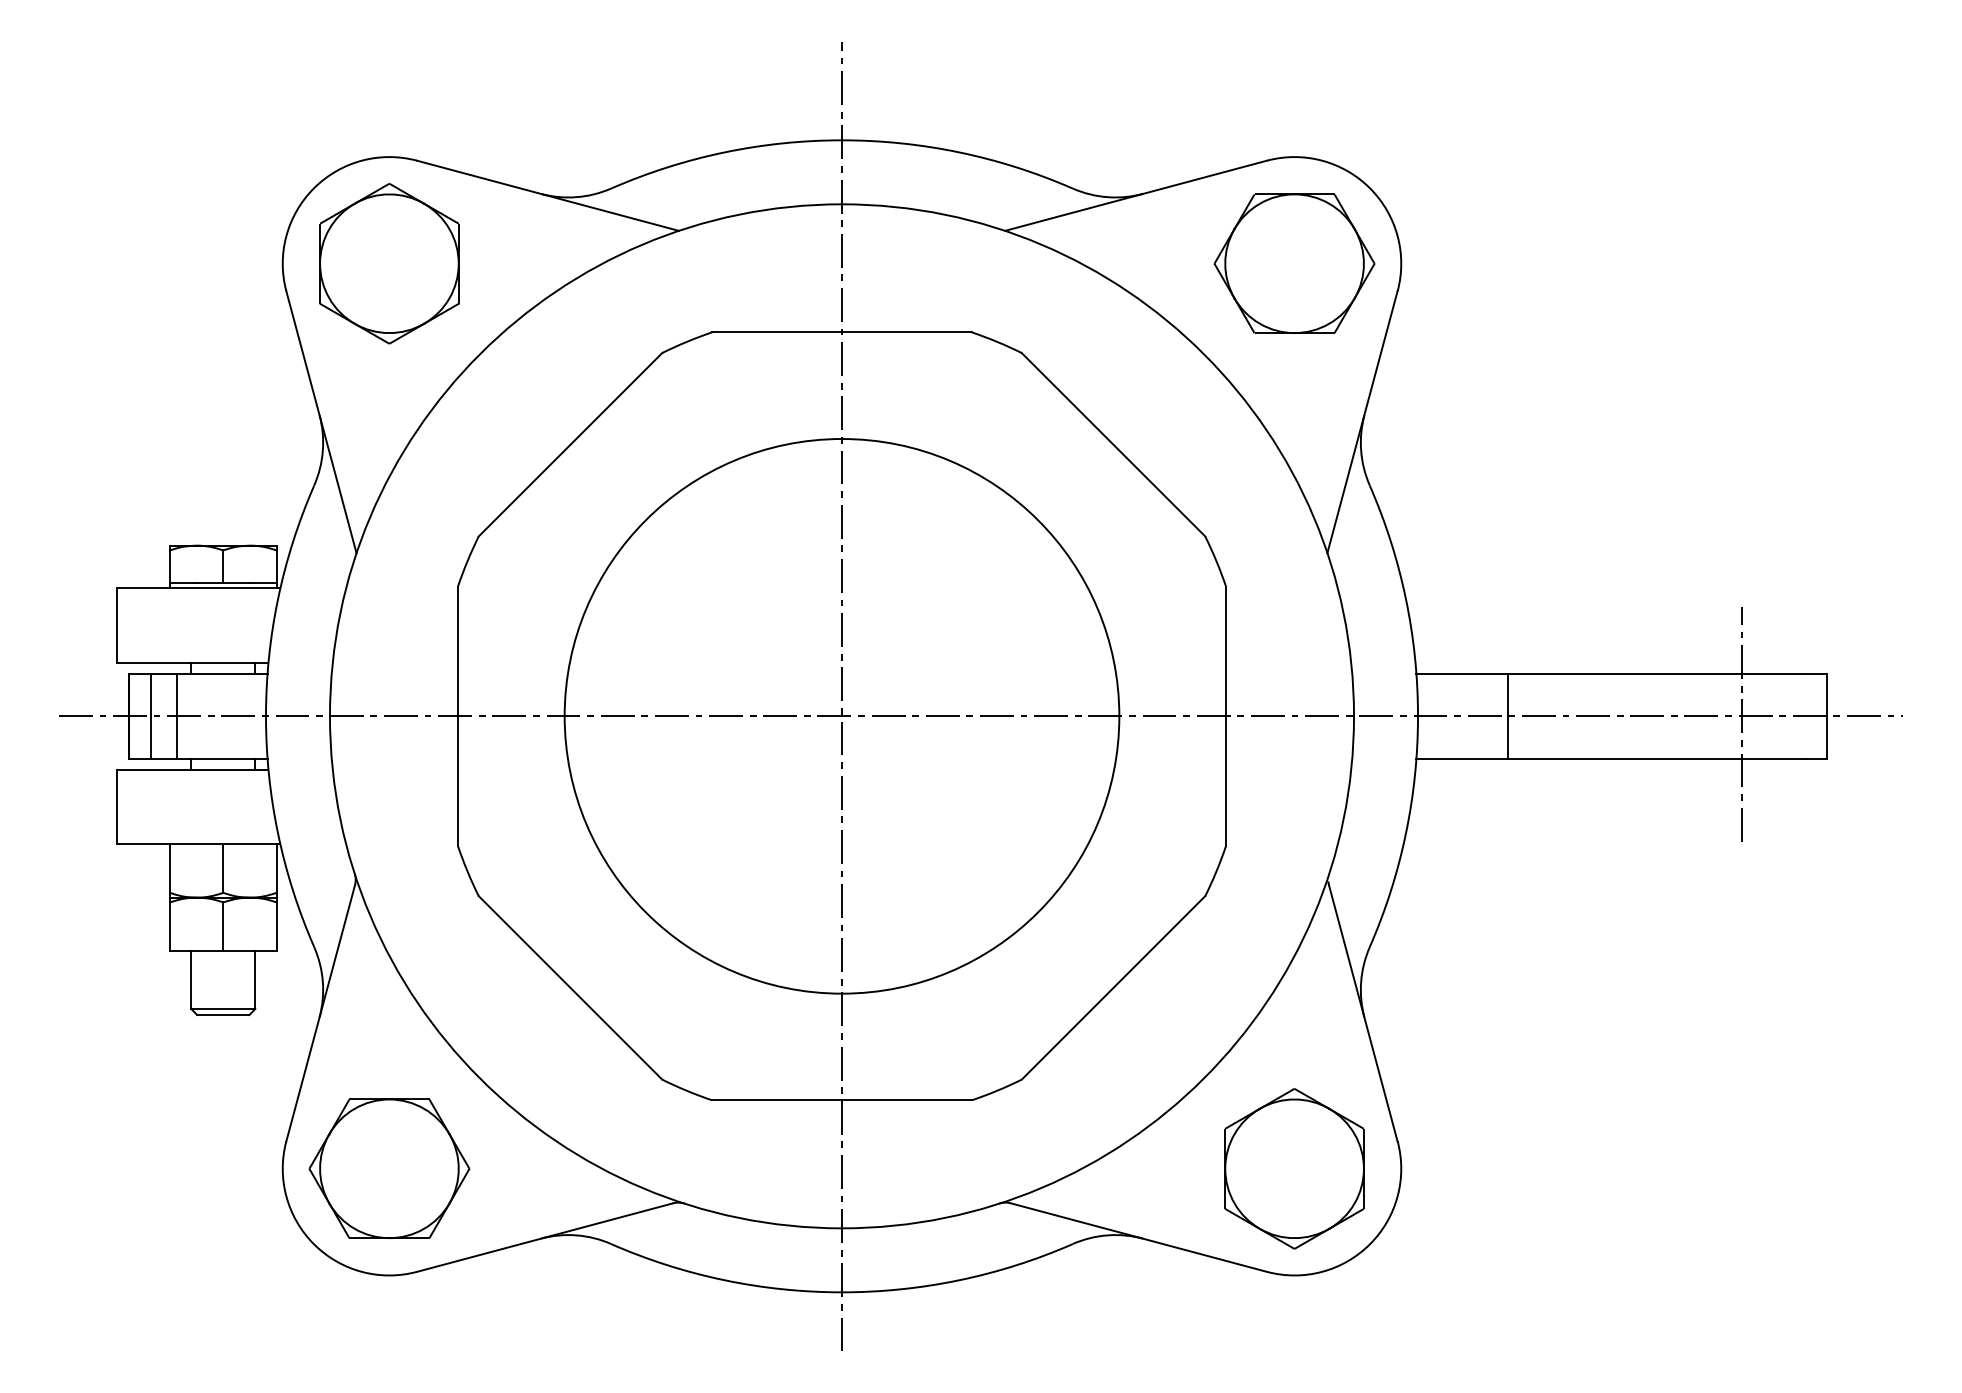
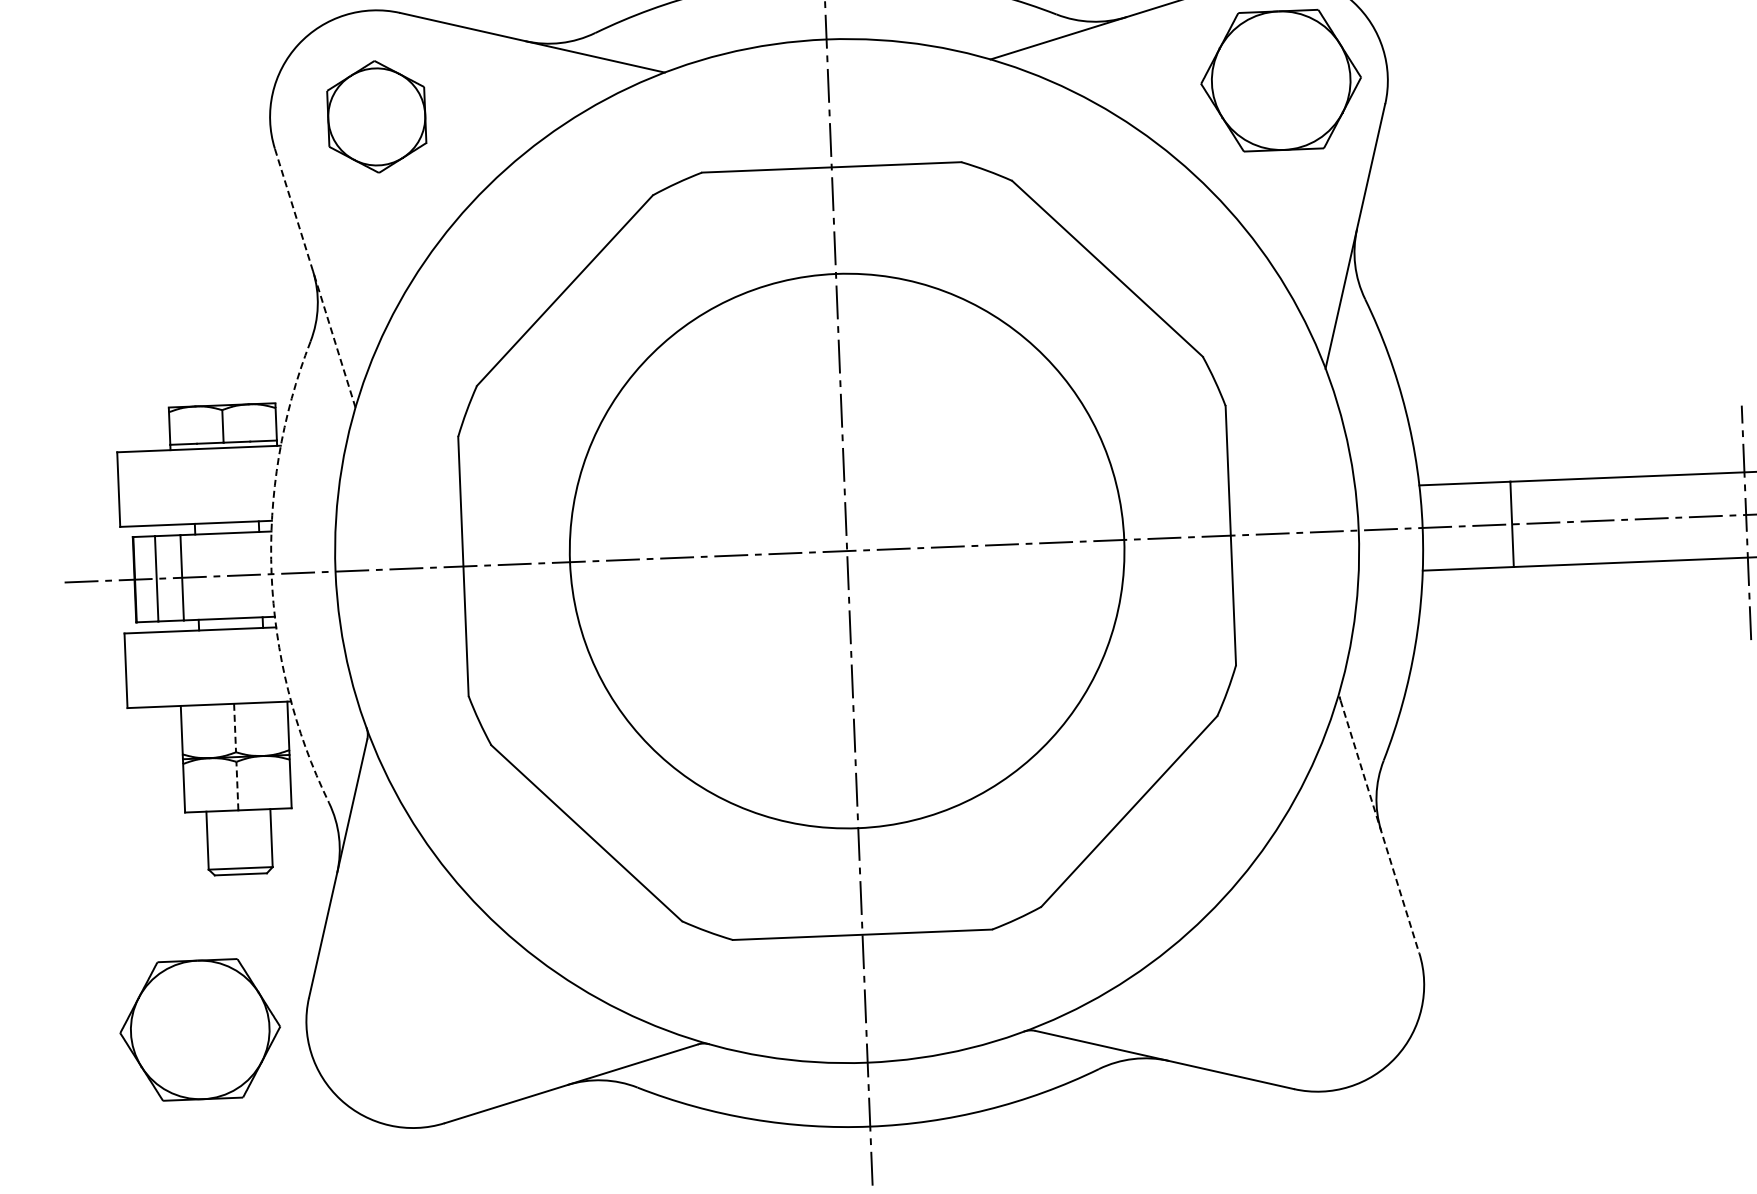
part: (389, 263) -> (376, 116), size x0.7
line: (321, 422) -> (315, 278), solid -> dashed
arc: (266, 716) -> (272, 574), solid -> dashed
line: (223, 869) -> (235, 728), solid -> dashed
line: (223, 926) -> (237, 785), solid -> dashed
line: (1363, 1013) -> (1380, 827), solid -> dashed
part: (389, 1168) -> (200, 1029), moved
part: (1294, 1168) -> (1317, 984), removed

